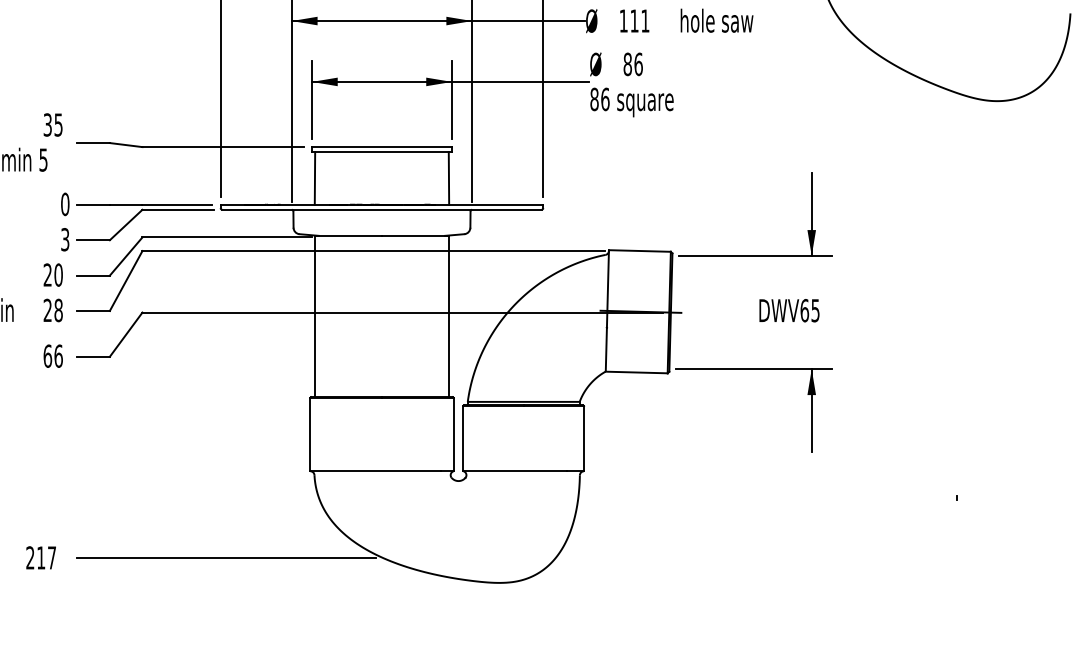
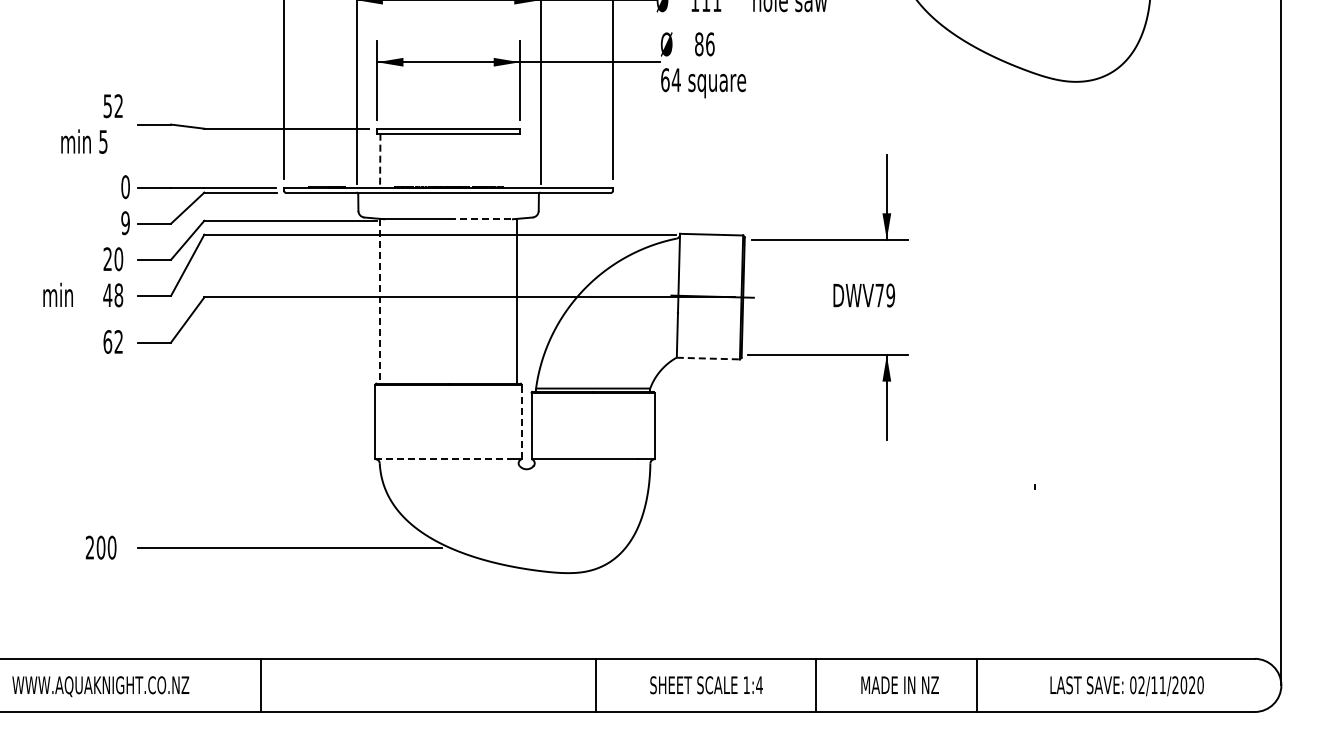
text: (599, 99) -> (670, 80), 86 -> 64
text: (53, 125) -> (113, 106), 35 -> 52
line: (315, 178) -> (380, 160), solid -> dashed
line: (448, 178) -> (516, 160), removed
line: (416, 236) -> (483, 219), solid -> dashed
text: (65, 239) -> (125, 222), 3 -> 9
text: (47, 309) -> (107, 294), 28 -> 48
text: (810, 310) -> (885, 295), DWV65 -> DWV79
line: (315, 316) -> (380, 301), solid -> dashed
text: (58, 355) -> (118, 341), 66 -> 62
line: (636, 372) -> (708, 358), solid -> dashed
line: (453, 434) -> (521, 421), solid -> dashed
line: (376, 471) -> (442, 459), solid -> dashed
text: (46, 557) -> (106, 547), 217 -> 200

